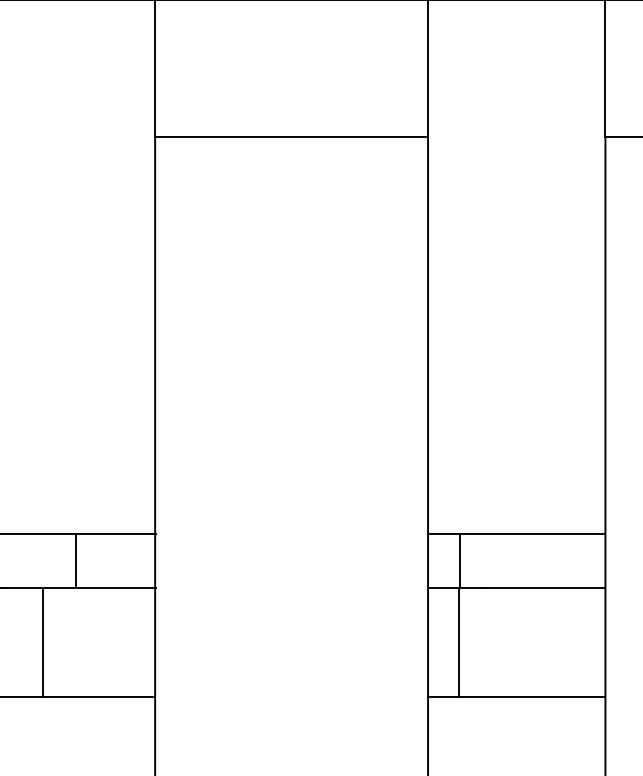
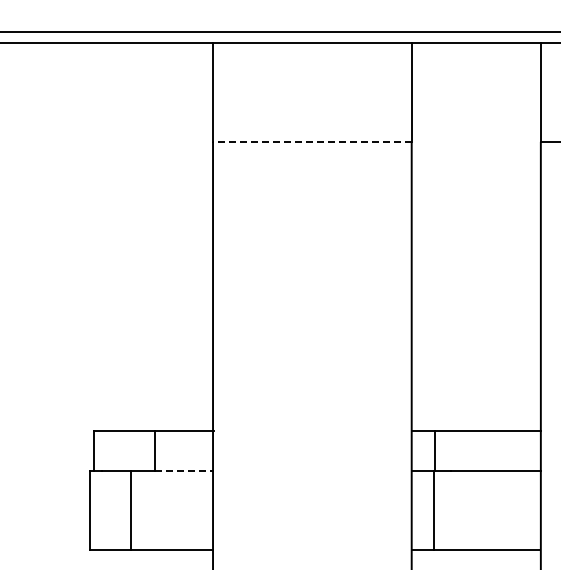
line: (290, 136) -> (311, 141), solid -> dashed
line: (115, 588) -> (184, 470), solid -> dashed

